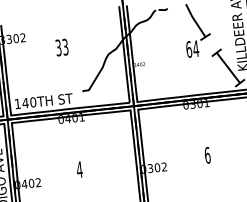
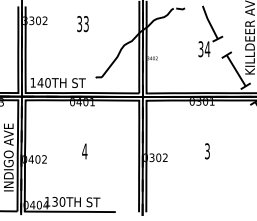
text: (61, 48) -> (82, 24), moved
text: (188, 49) -> (200, 49), 64 -> 34
text: (207, 155) -> (207, 151), 6 -> 3

